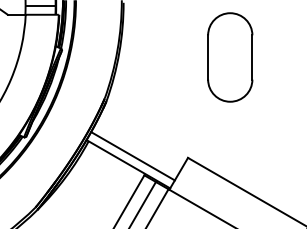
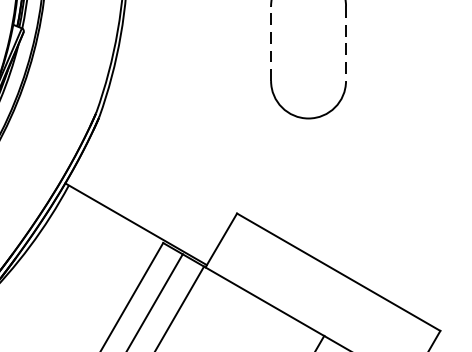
line: (208, 57) -> (271, 43), solid -> dashed
line: (252, 57) -> (346, 43), solid -> dashed
line: (132, 156) -> (143, 211), removed

